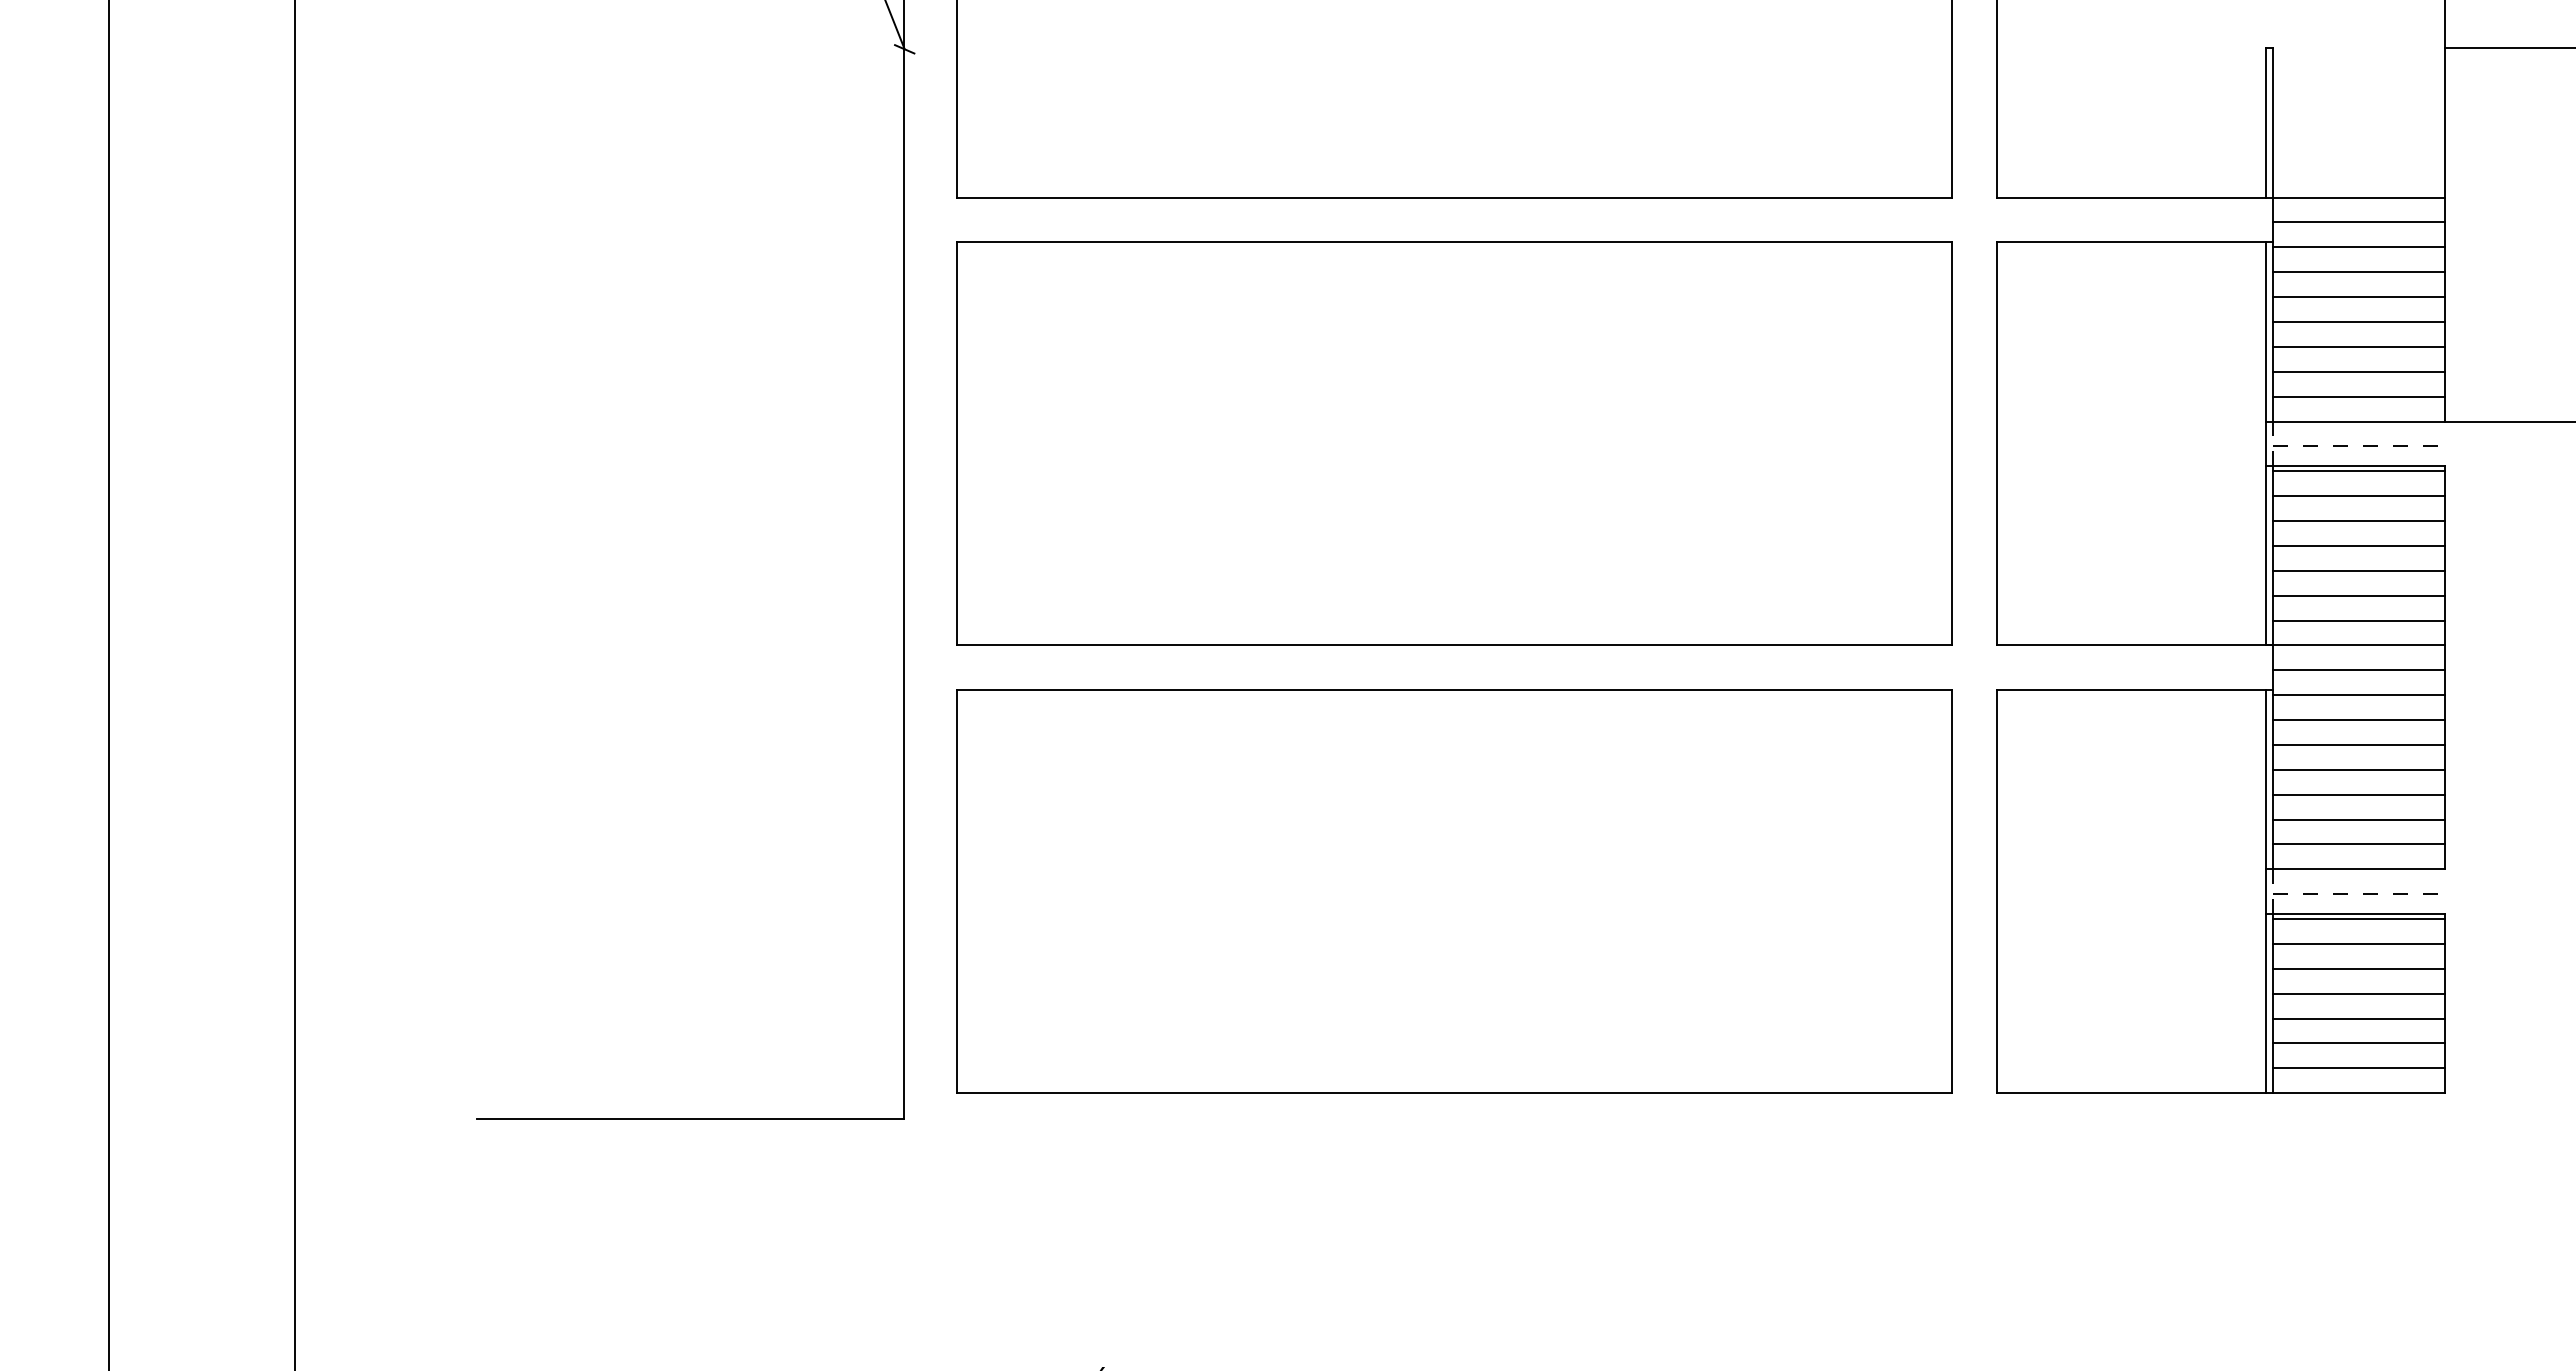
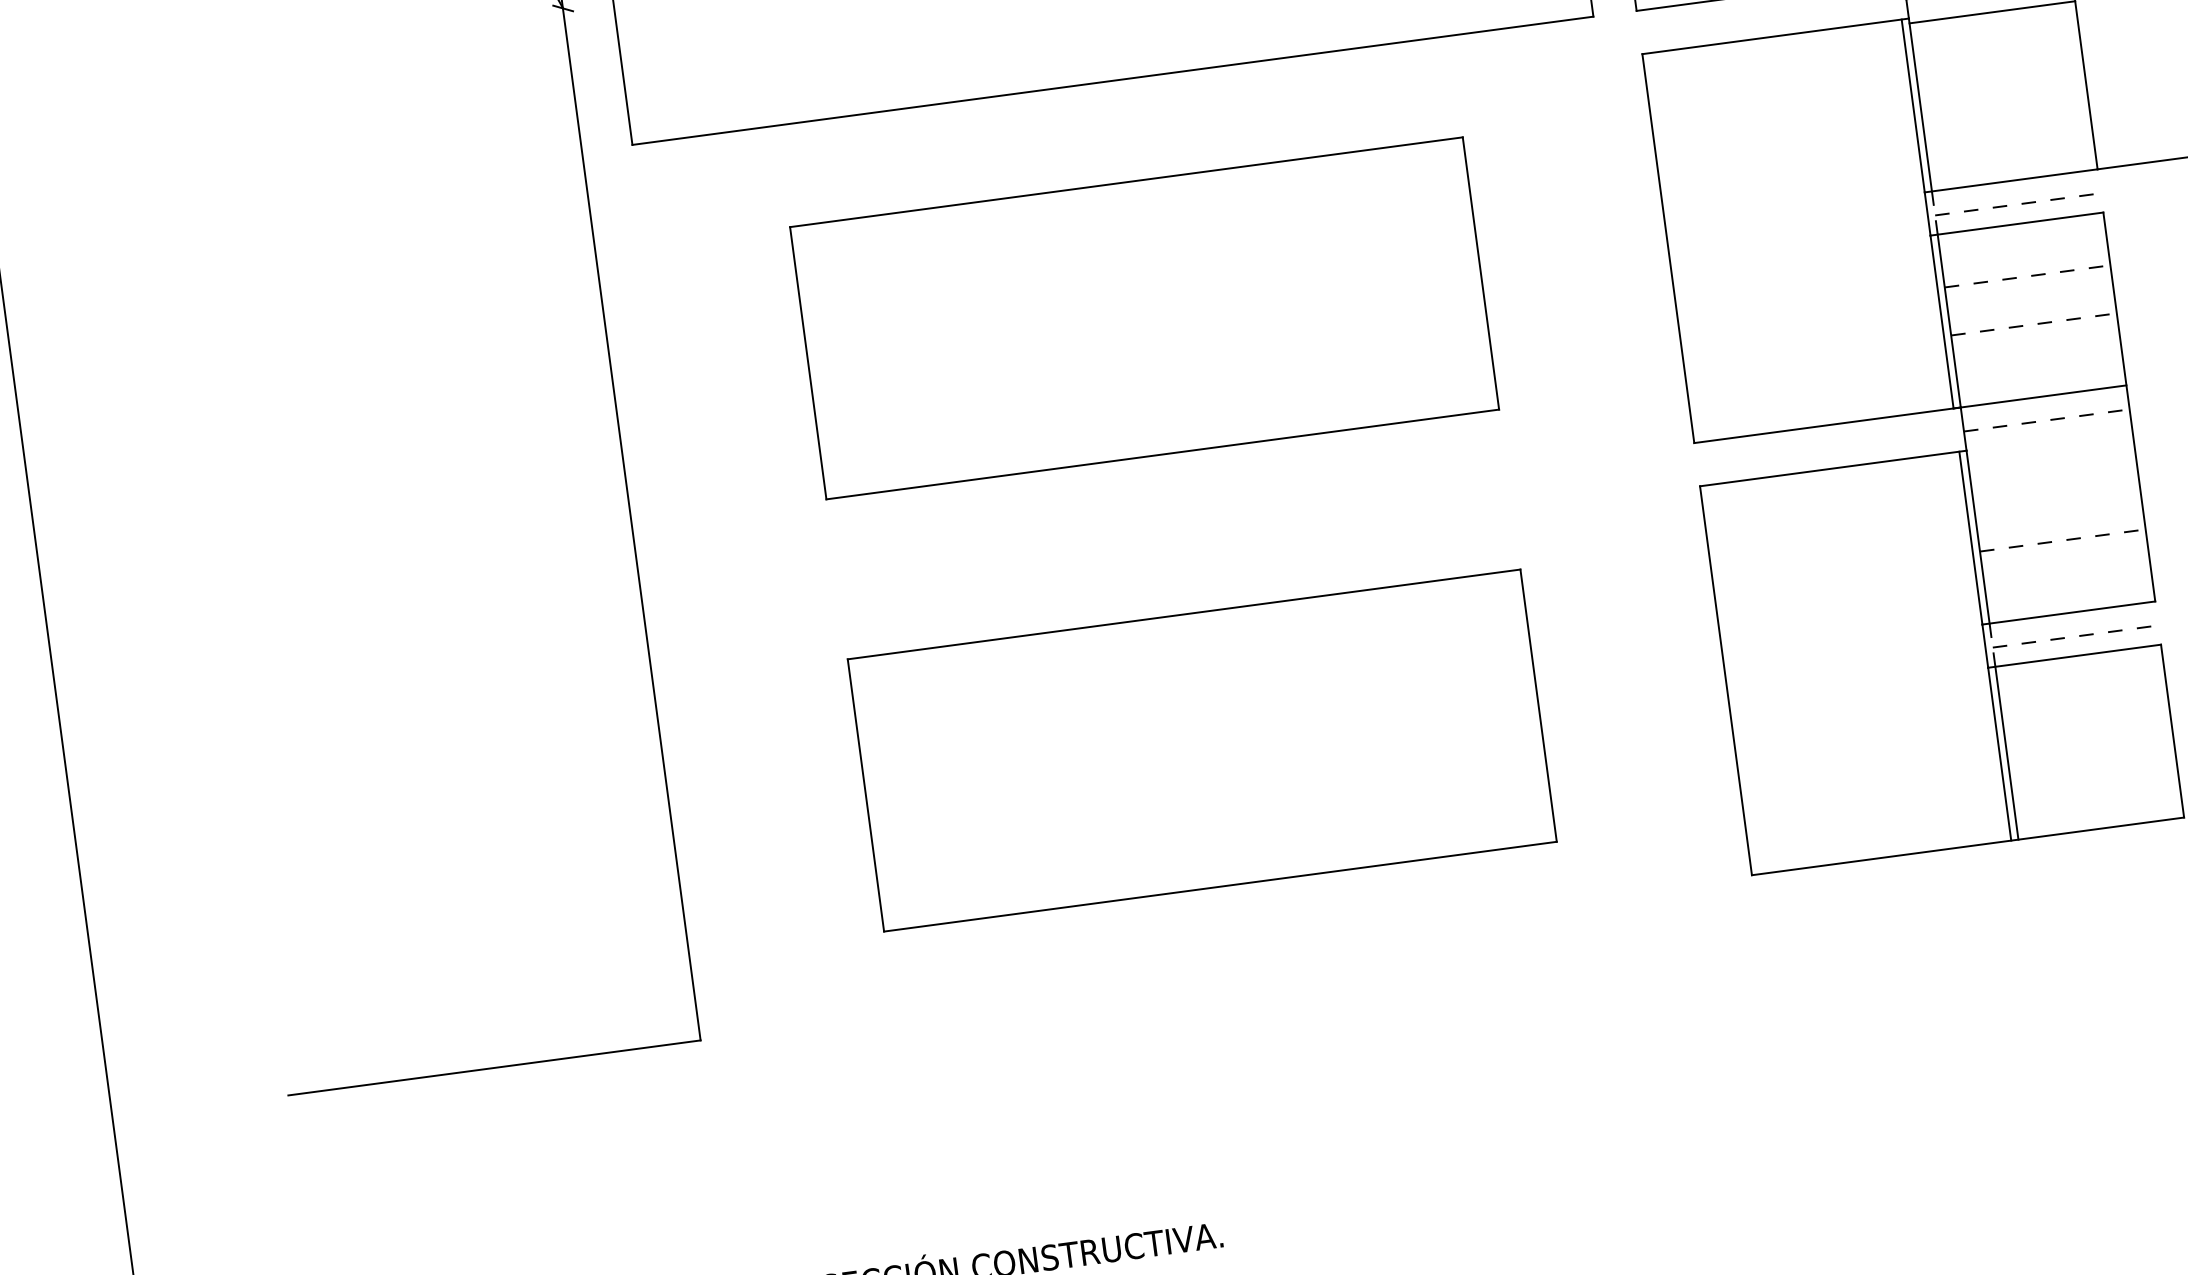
line: (2359, 272) -> (1995, 36), removed
line: (2359, 297) -> (1999, 60), removed
line: (2359, 322) -> (2002, 84), removed
line: (2359, 346) -> (2005, 107), removed
line: (2359, 371) -> (2008, 132), removed
line: (2359, 396) -> (2011, 156), removed
part: (1454, 443) -> (1144, 318), size x0.7
line: (2359, 471) -> (2021, 228), removed
line: (2359, 496) -> (2024, 252), removed
line: (2359, 521) -> (2027, 276), solid -> dashed
line: (2359, 545) -> (2031, 299), removed
line: (2359, 570) -> (2034, 324), solid -> dashed
line: (2359, 595) -> (2037, 348), removed
line: (2359, 620) -> (2040, 372), removed
line: (2359, 670) -> (2047, 420), solid -> dashed
line: (2359, 695) -> (2050, 444), removed
line: (2359, 720) -> (2053, 468), removed
line: (2359, 744) -> (2056, 492), removed
line: (2359, 769) -> (2059, 516), removed
line: (2359, 794) -> (2063, 540), solid -> dashed
line: (2359, 819) -> (2066, 564), removed
line: (2359, 844) -> (2069, 588), removed
part: (1454, 891) -> (1202, 750), size x0.7
line: (2359, 919) -> (2079, 660), removed
line: (2359, 943) -> (2082, 684), removed
line: (2359, 968) -> (2085, 708), removed
line: (2359, 993) -> (2088, 732), removed
line: (2359, 1018) -> (2091, 756), removed
line: (2359, 1043) -> (2095, 780), removed
line: (2359, 1068) -> (2098, 804), removed

